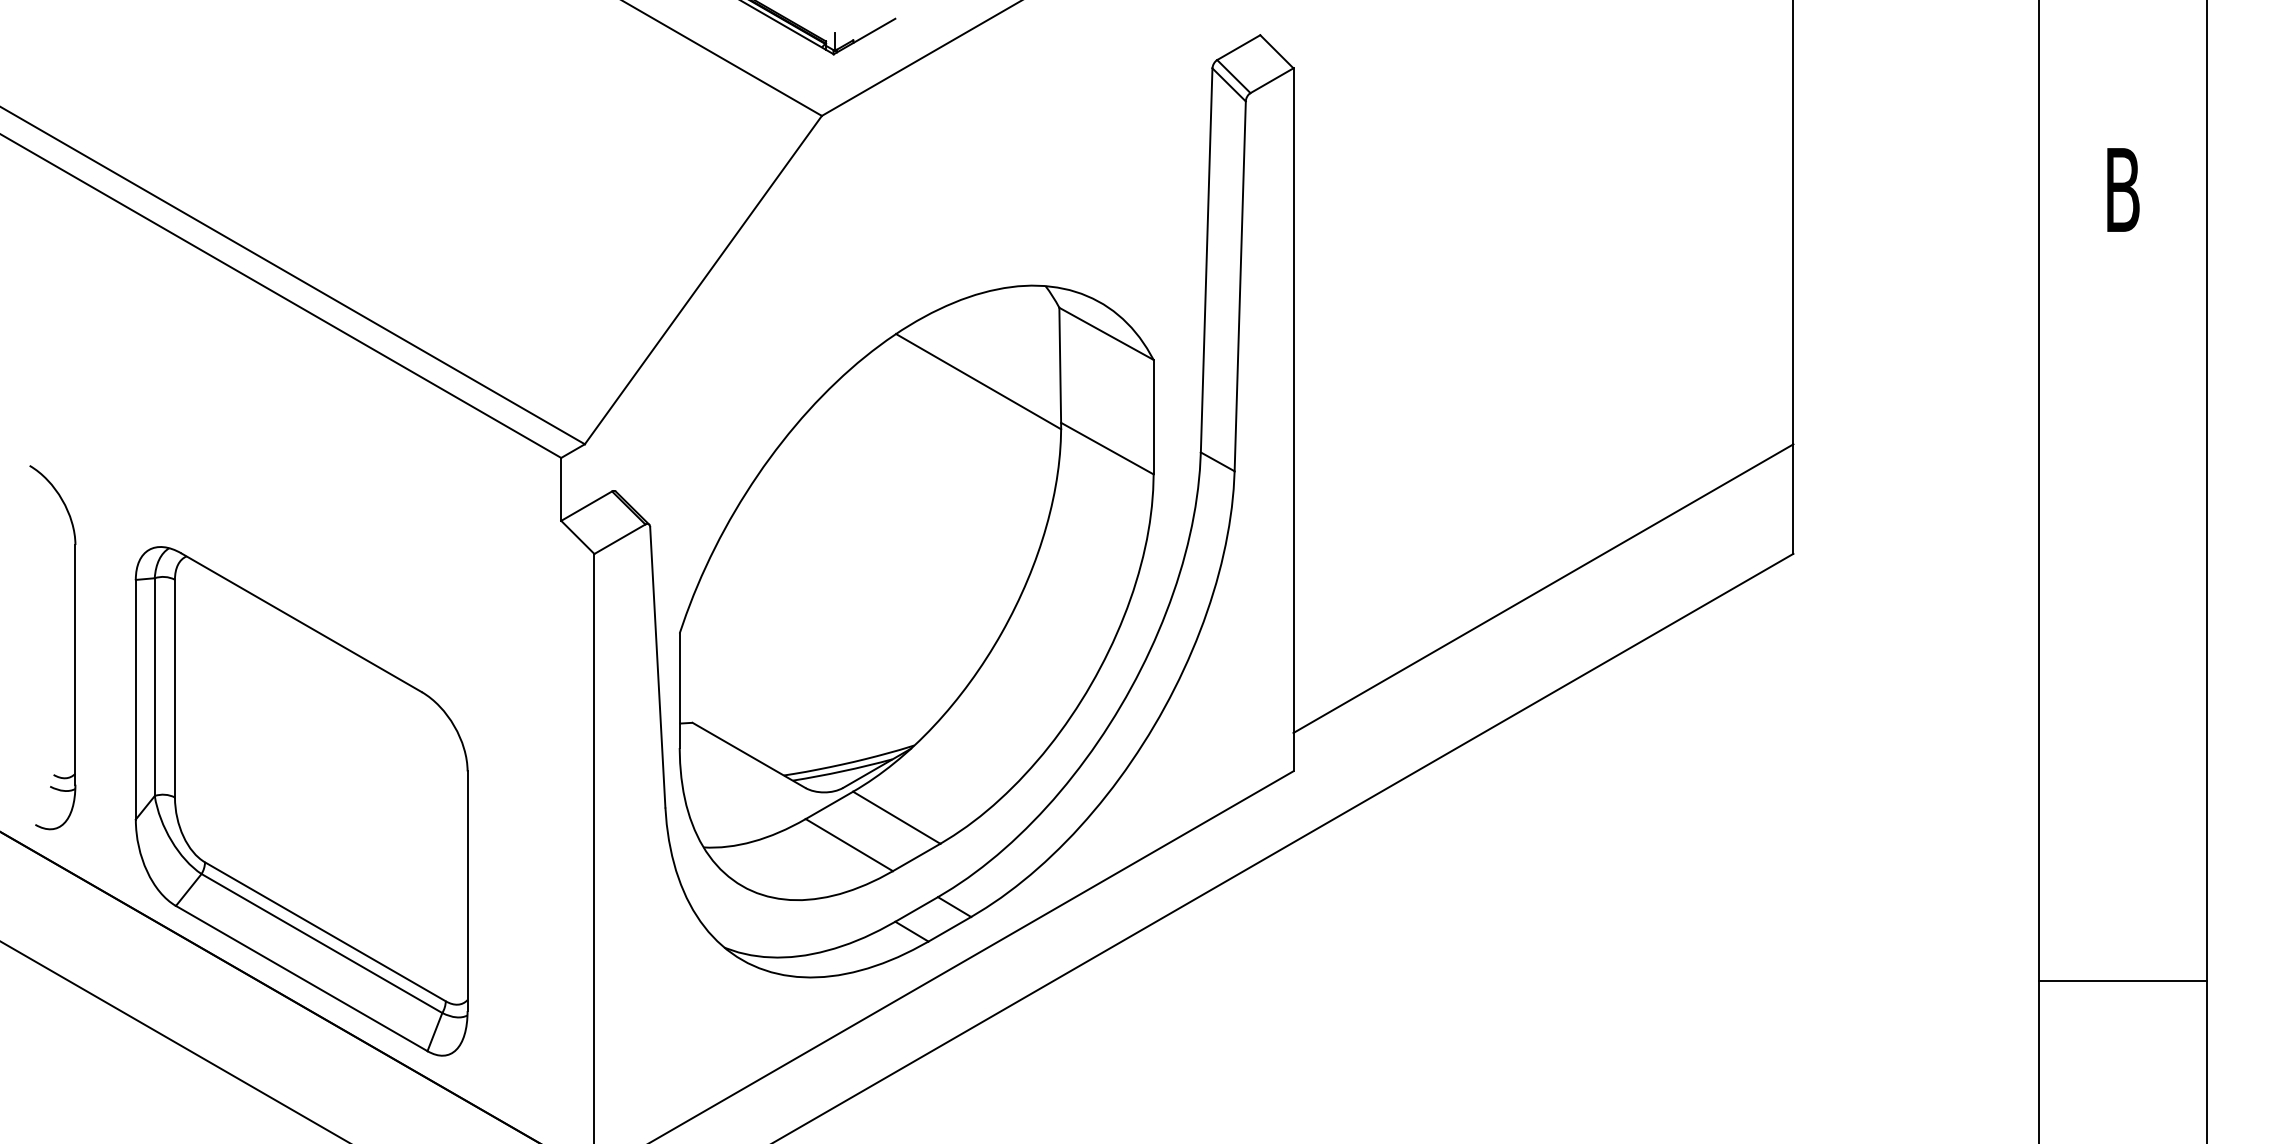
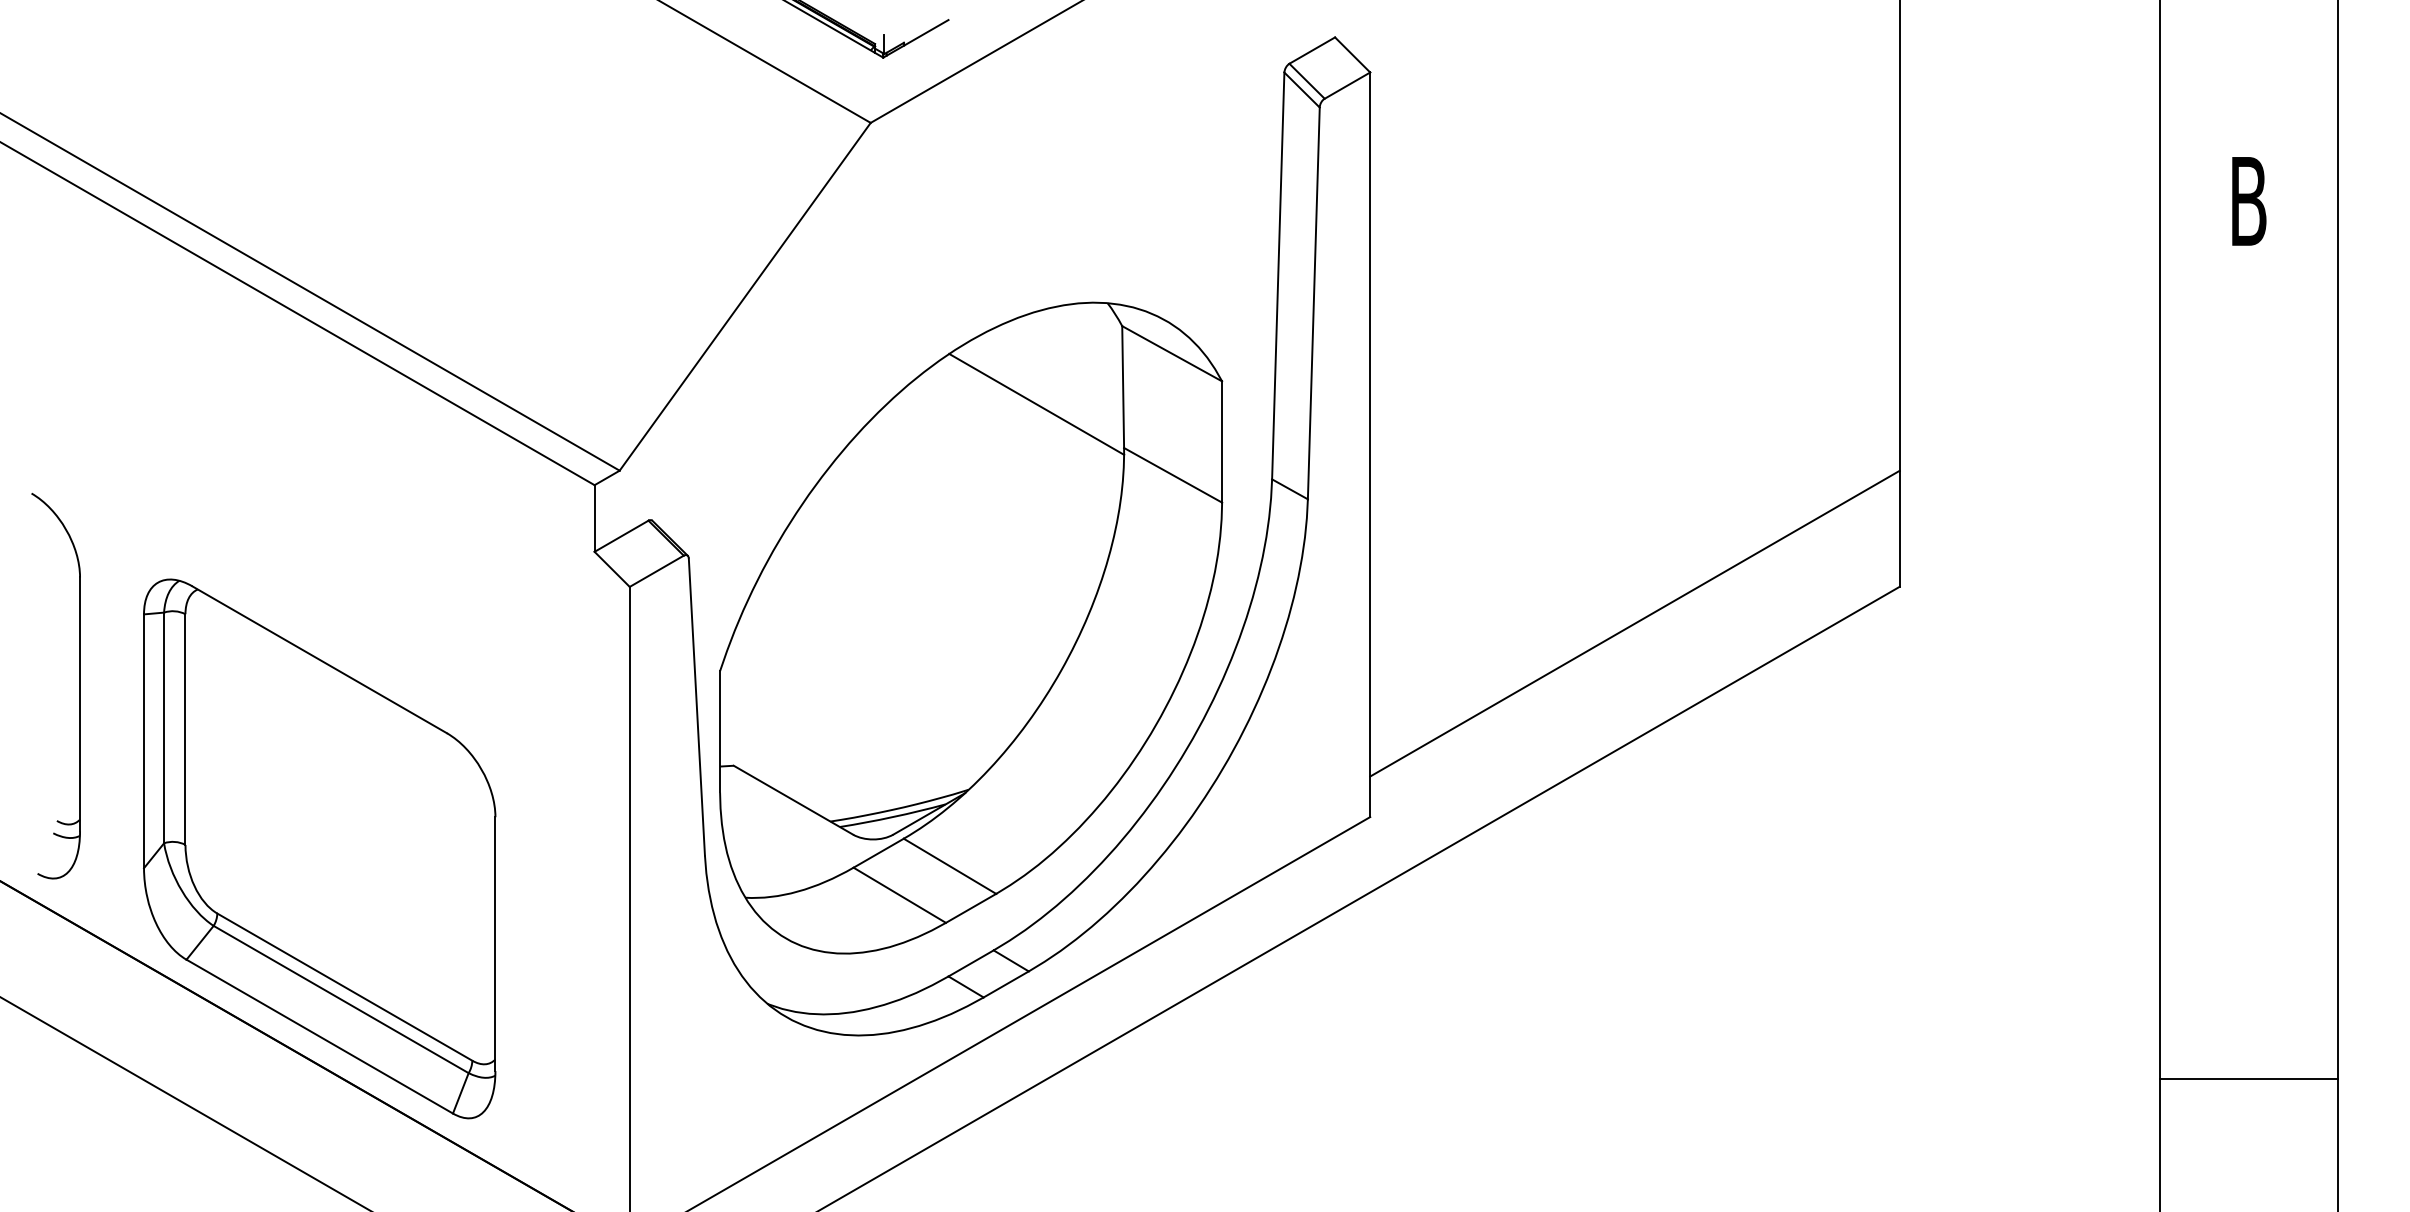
line: (2122, 980) -> (2248, 1078), moved

